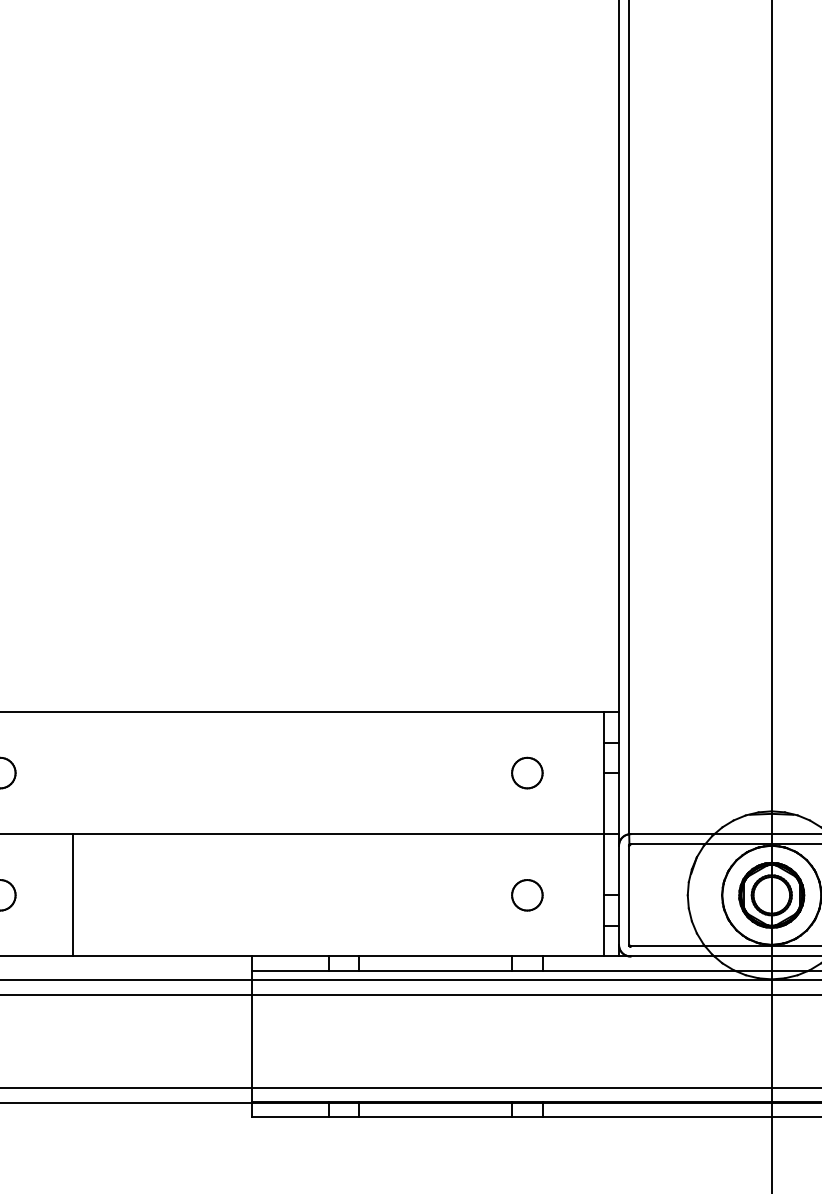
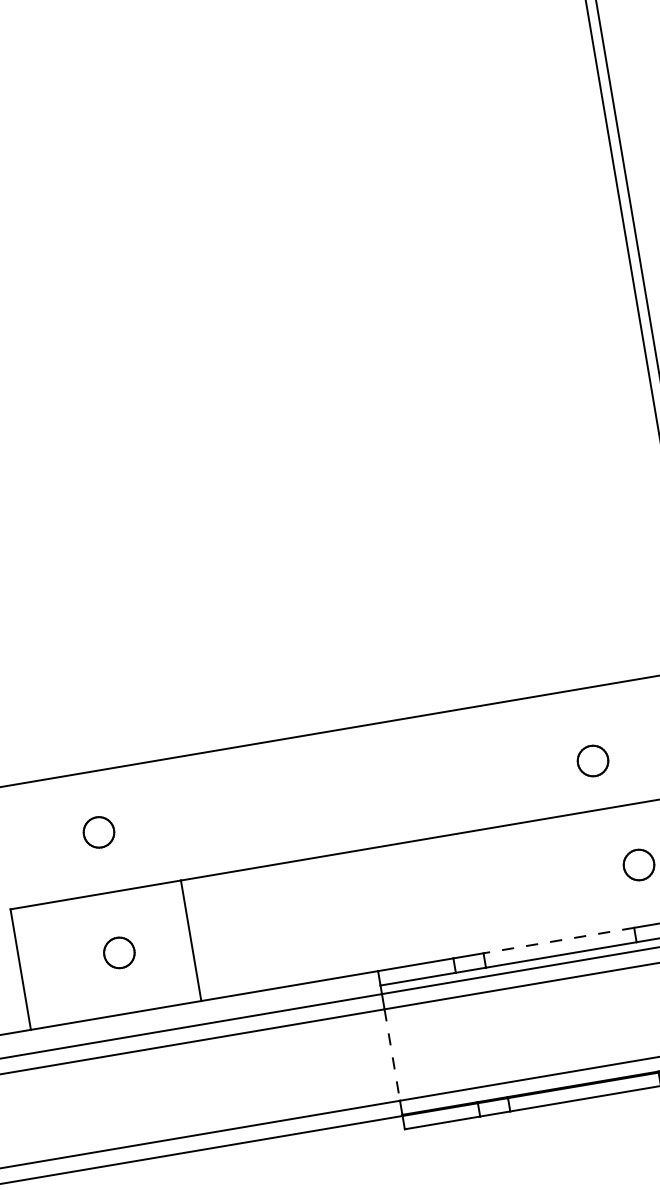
part: (527, 772) -> (593, 760), moved
line: (435, 956) -> (558, 940), solid -> dashed
line: (252, 1042) -> (392, 1055), solid -> dashed

